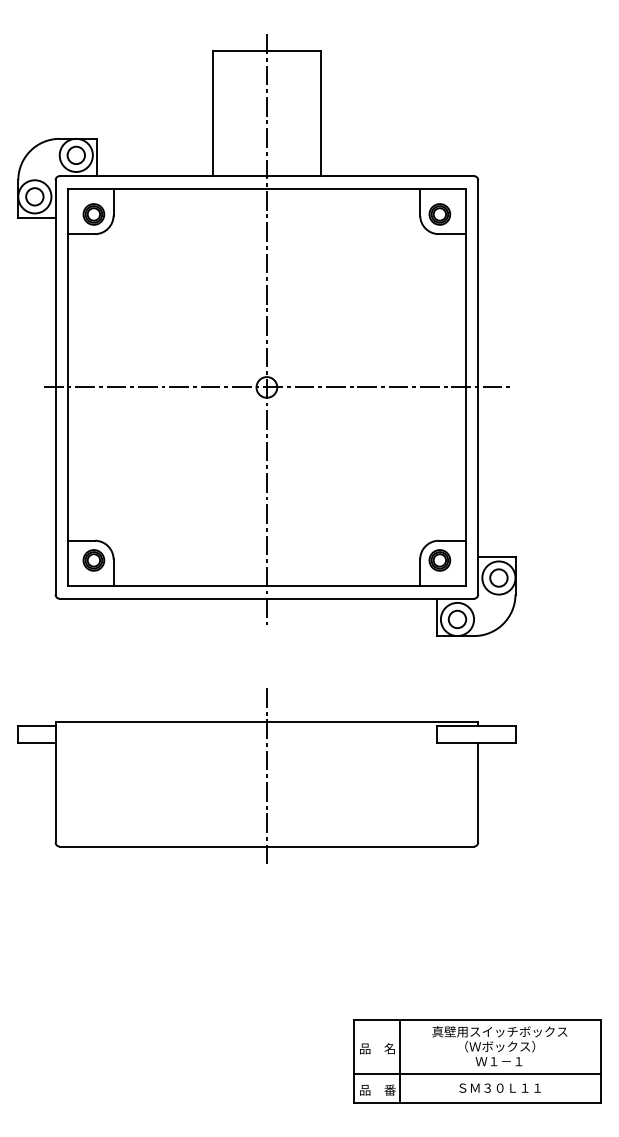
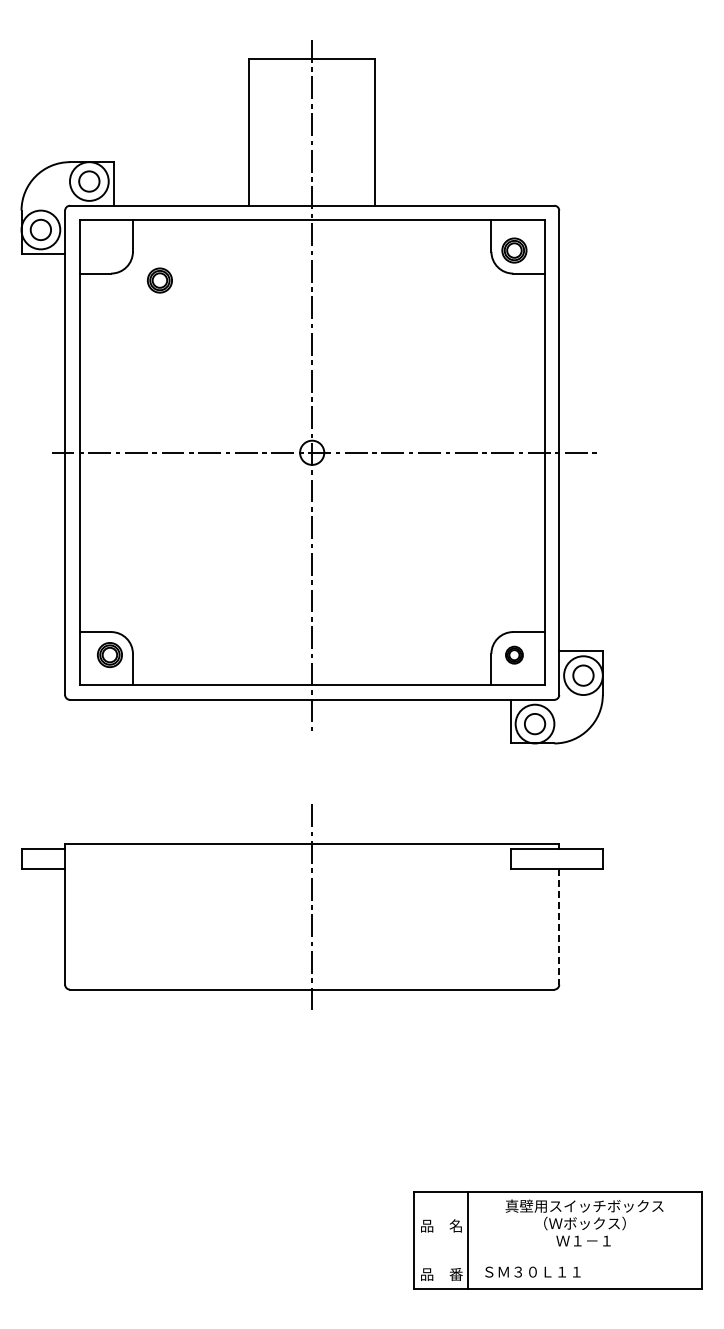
part: (93, 214) -> (159, 280), moved
part: (439, 560) -> (514, 655), size x0.7
line: (478, 793) -> (559, 927), solid -> dashed
line: (477, 1073) -> (558, 1255), removed
text: (499, 1087) -> (532, 1271), moved

